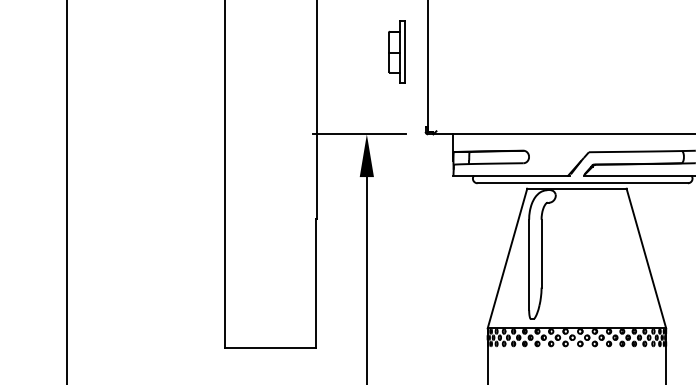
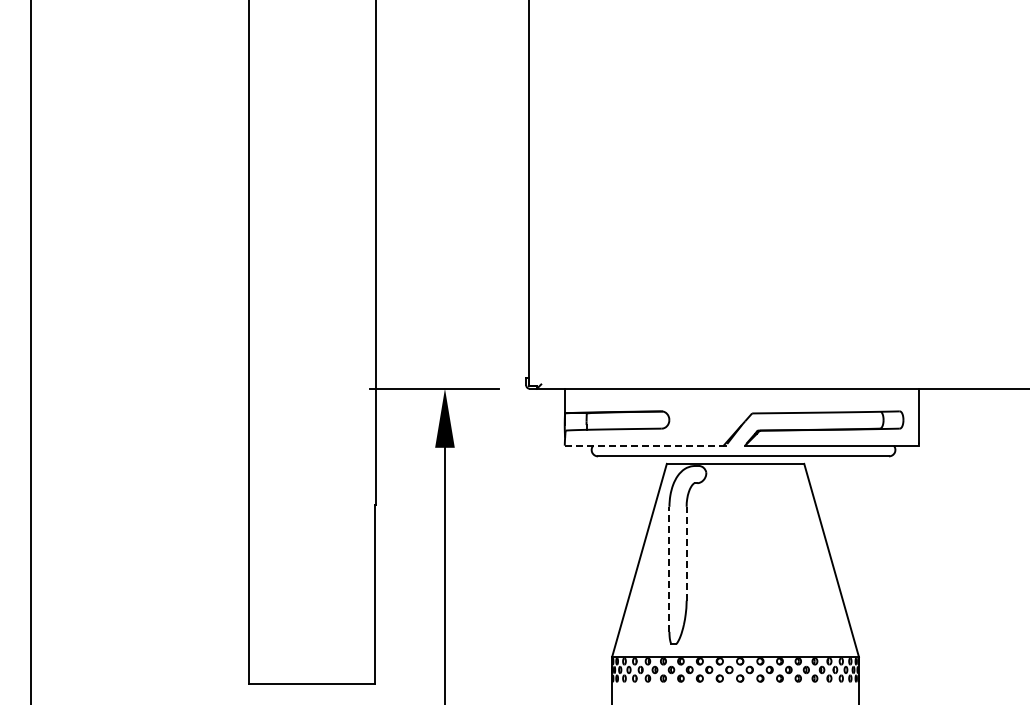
part: (396, 51) -> (486, 274), removed
line: (511, 175) -> (644, 445), solid -> dashed
line: (541, 253) -> (686, 553), solid -> dashed
line: (529, 265) -> (669, 569), solid -> dashed

